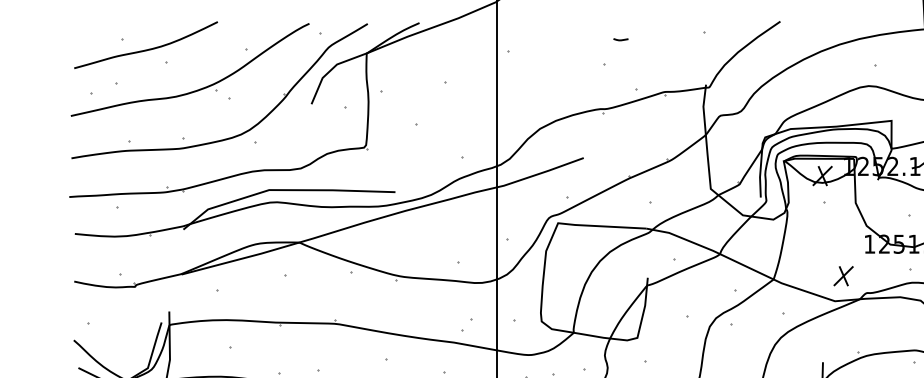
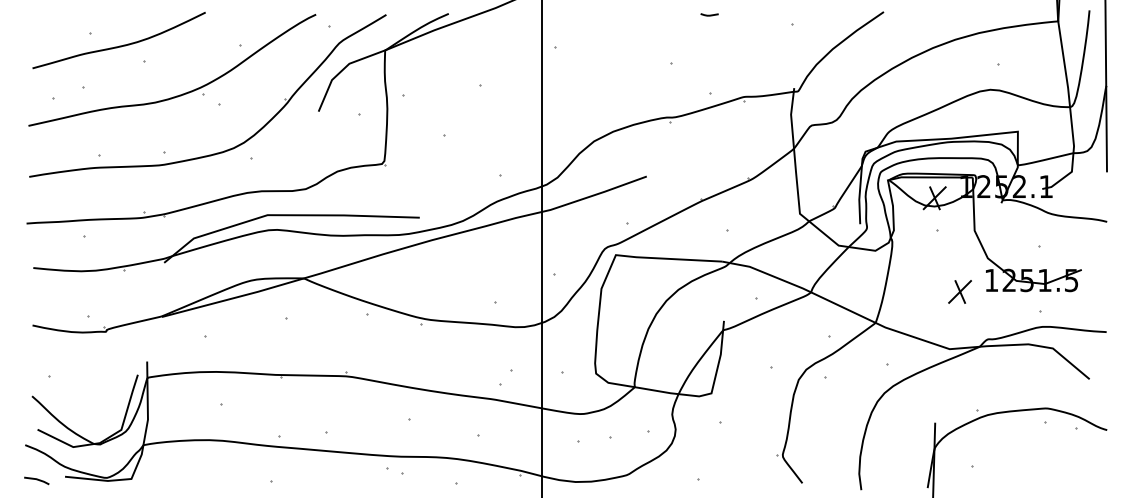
line: (620, 39) -> (709, 14), moved
part: (843, 275) -> (959, 291), moved

